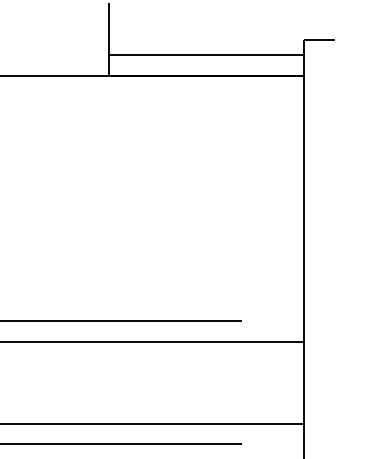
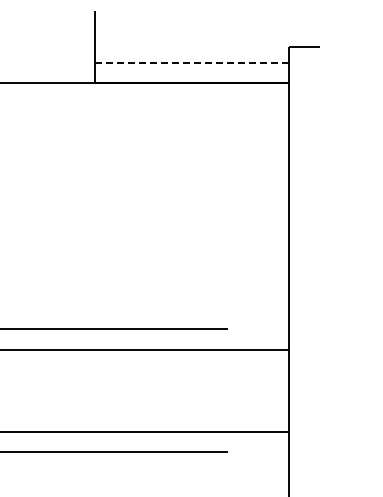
line: (207, 54) -> (192, 62), solid -> dashed

